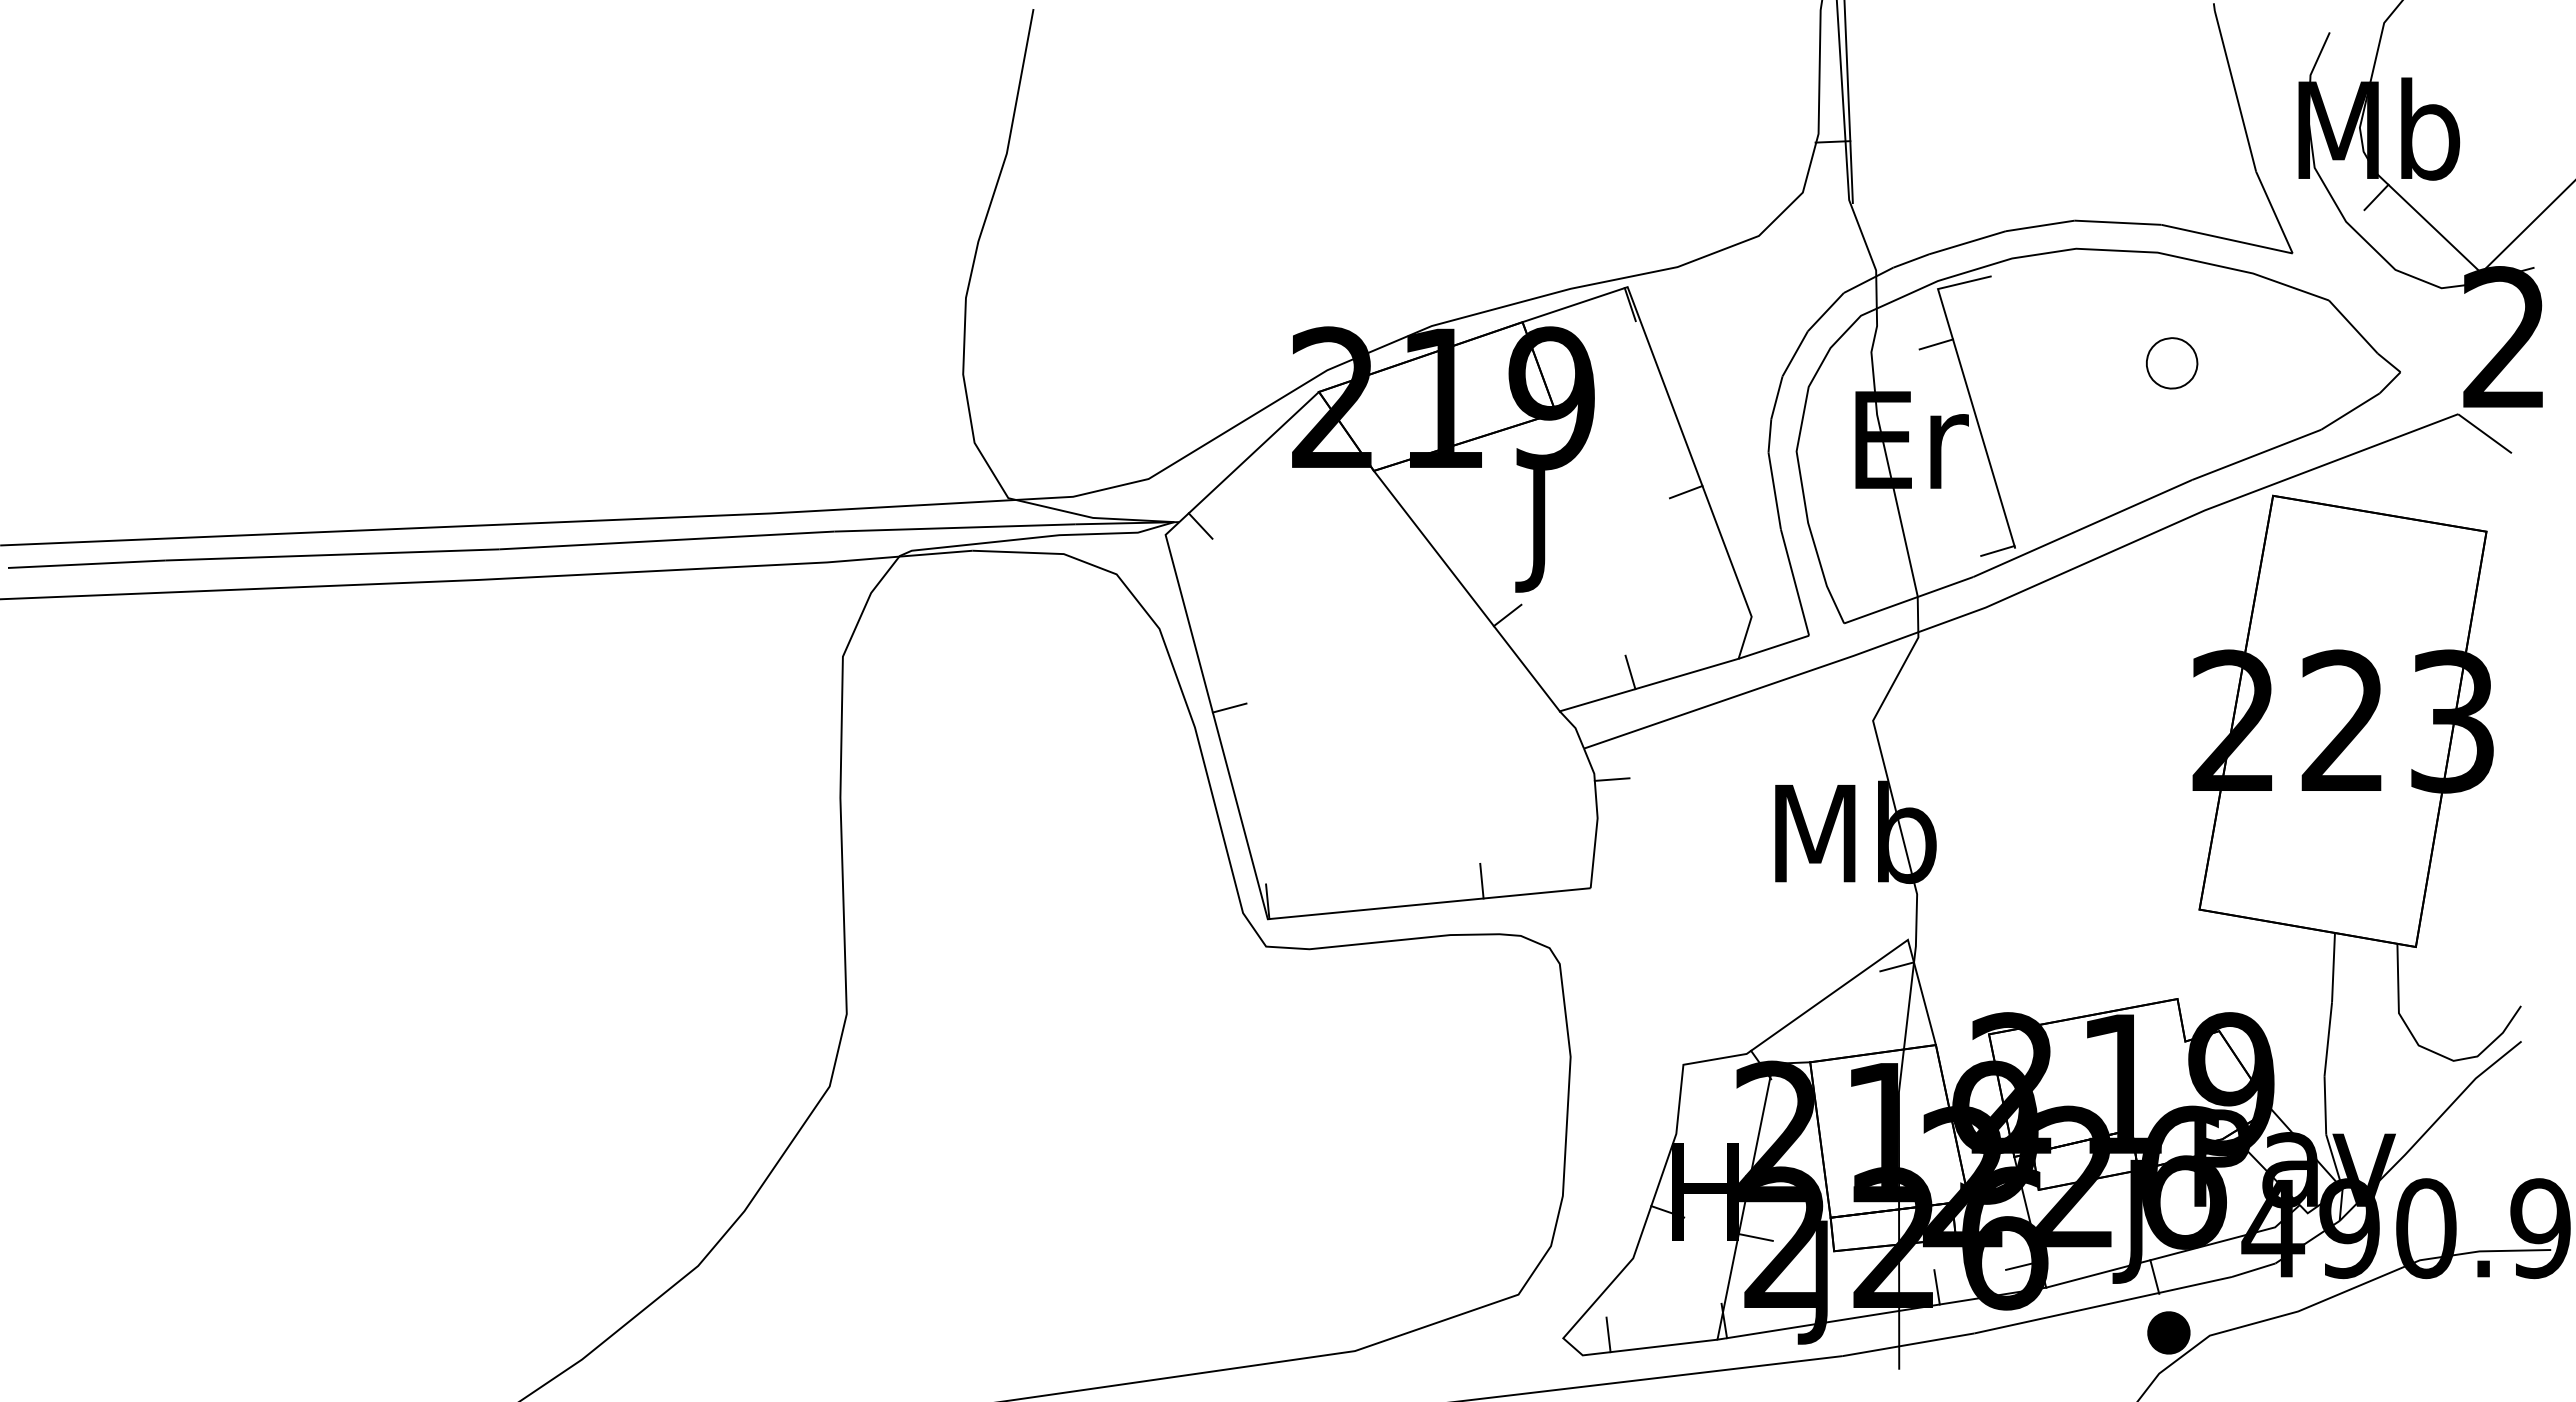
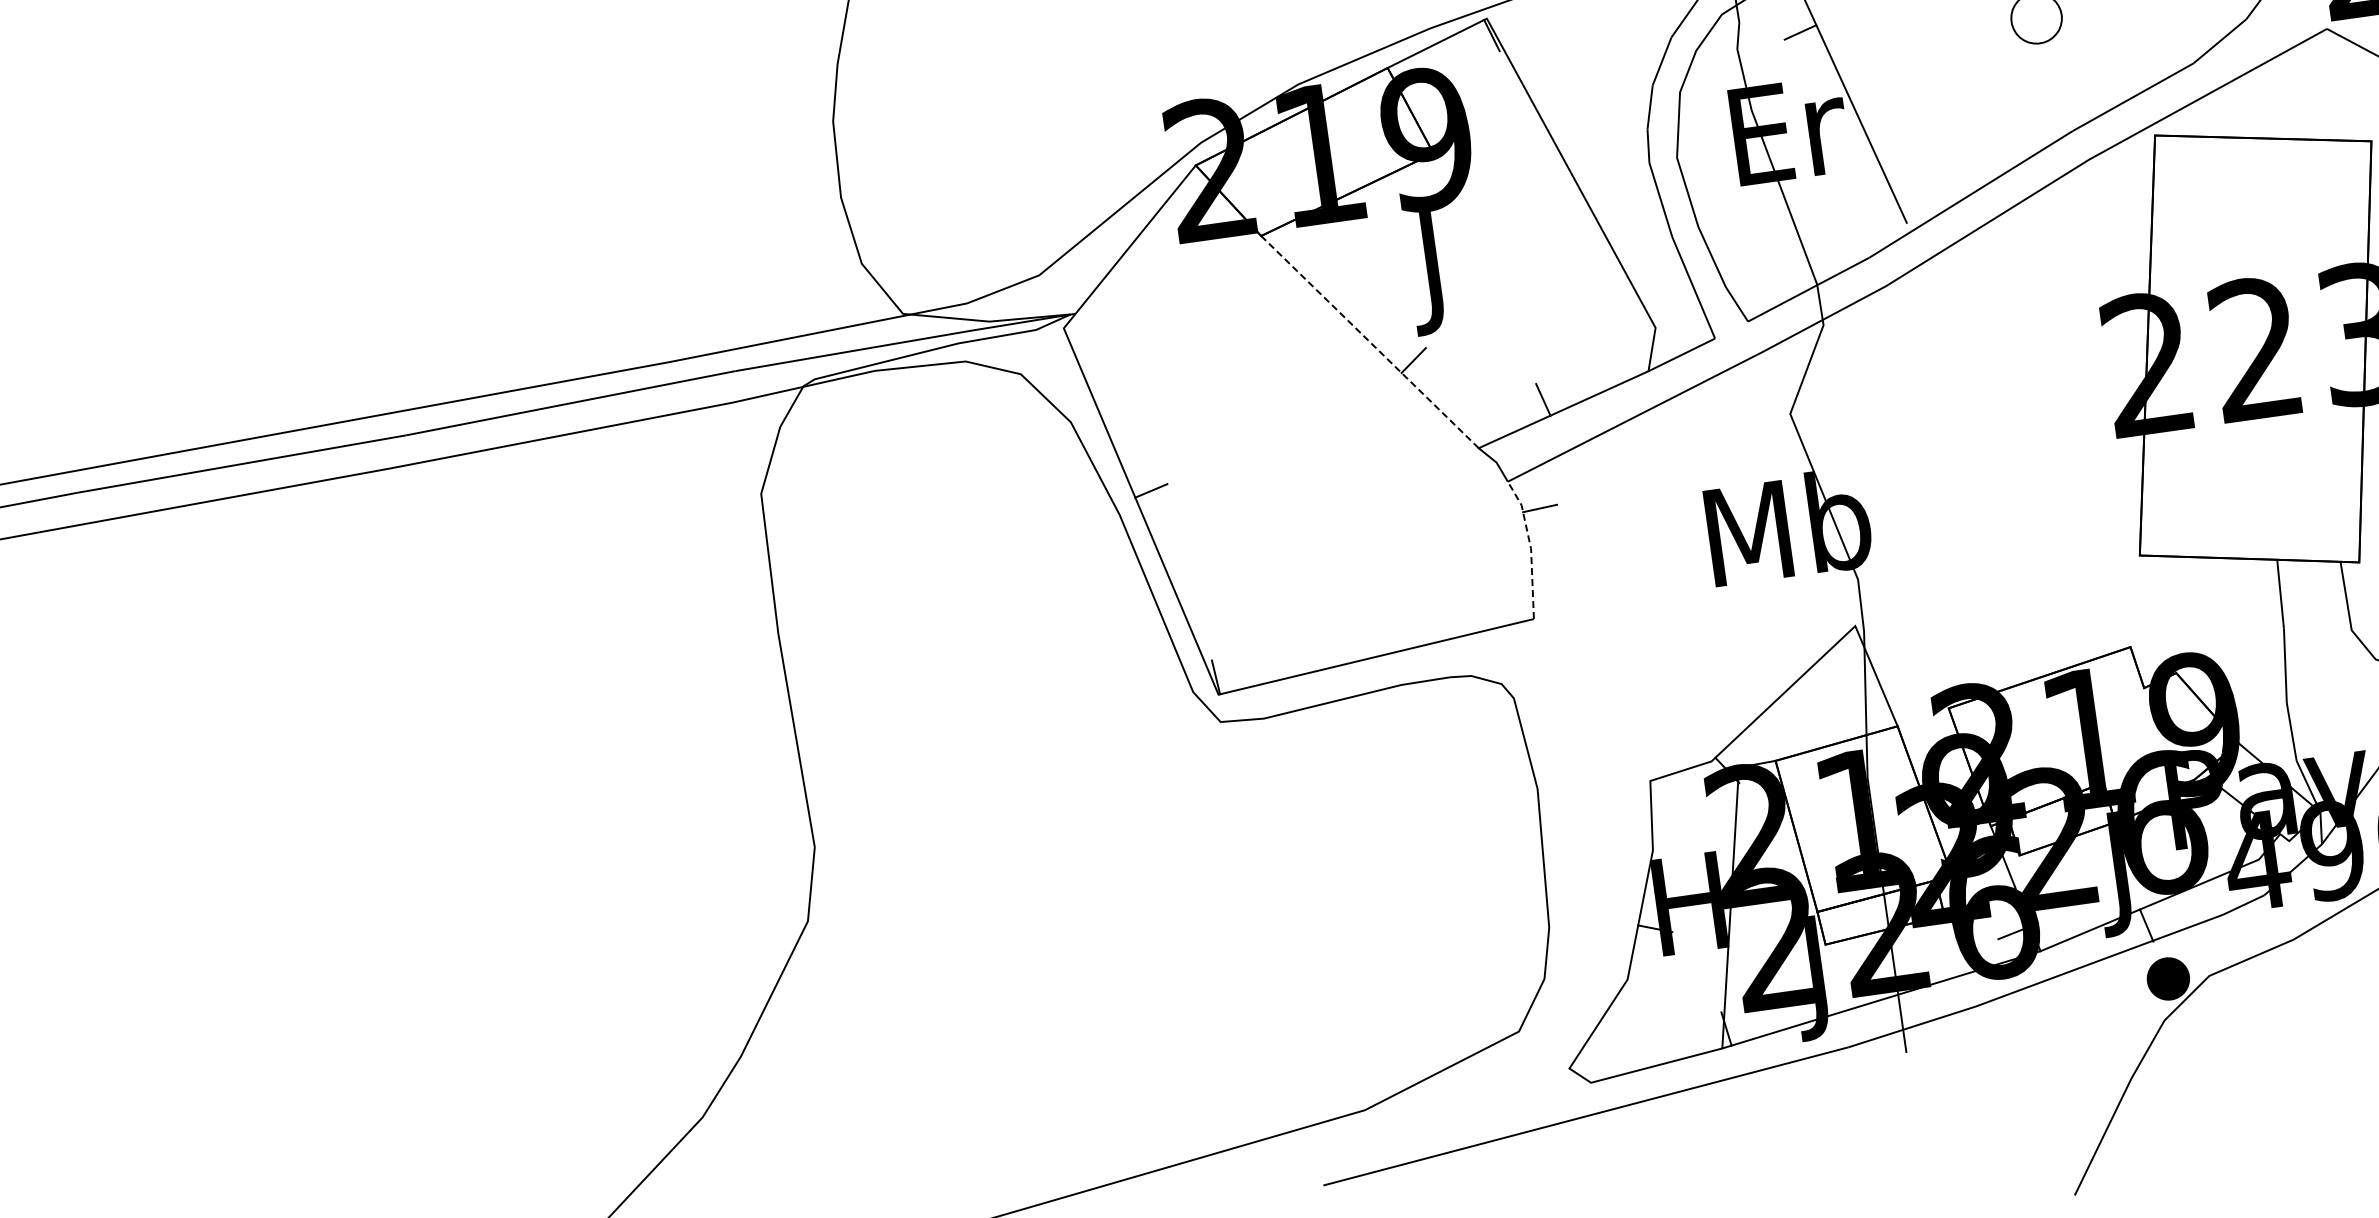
line: (1685, 492) -> (1572, 213), removed
line: (1200, 525) -> (1097, 314), removed
line: (1997, 550) -> (1889, 228), removed
line: (1466, 591) -> (1369, 342), solid -> dashed
line: (1597, 817) -> (1530, 548), solid -> dashed
line: (1481, 880) -> (1424, 626), removed
line: (1896, 966) -> (1847, 654), removed
line: (1755, 1237) -> (1745, 941), removed
line: (1936, 1287) -> (1931, 966), removed
line: (1608, 1334) -> (1613, 1058), removed

